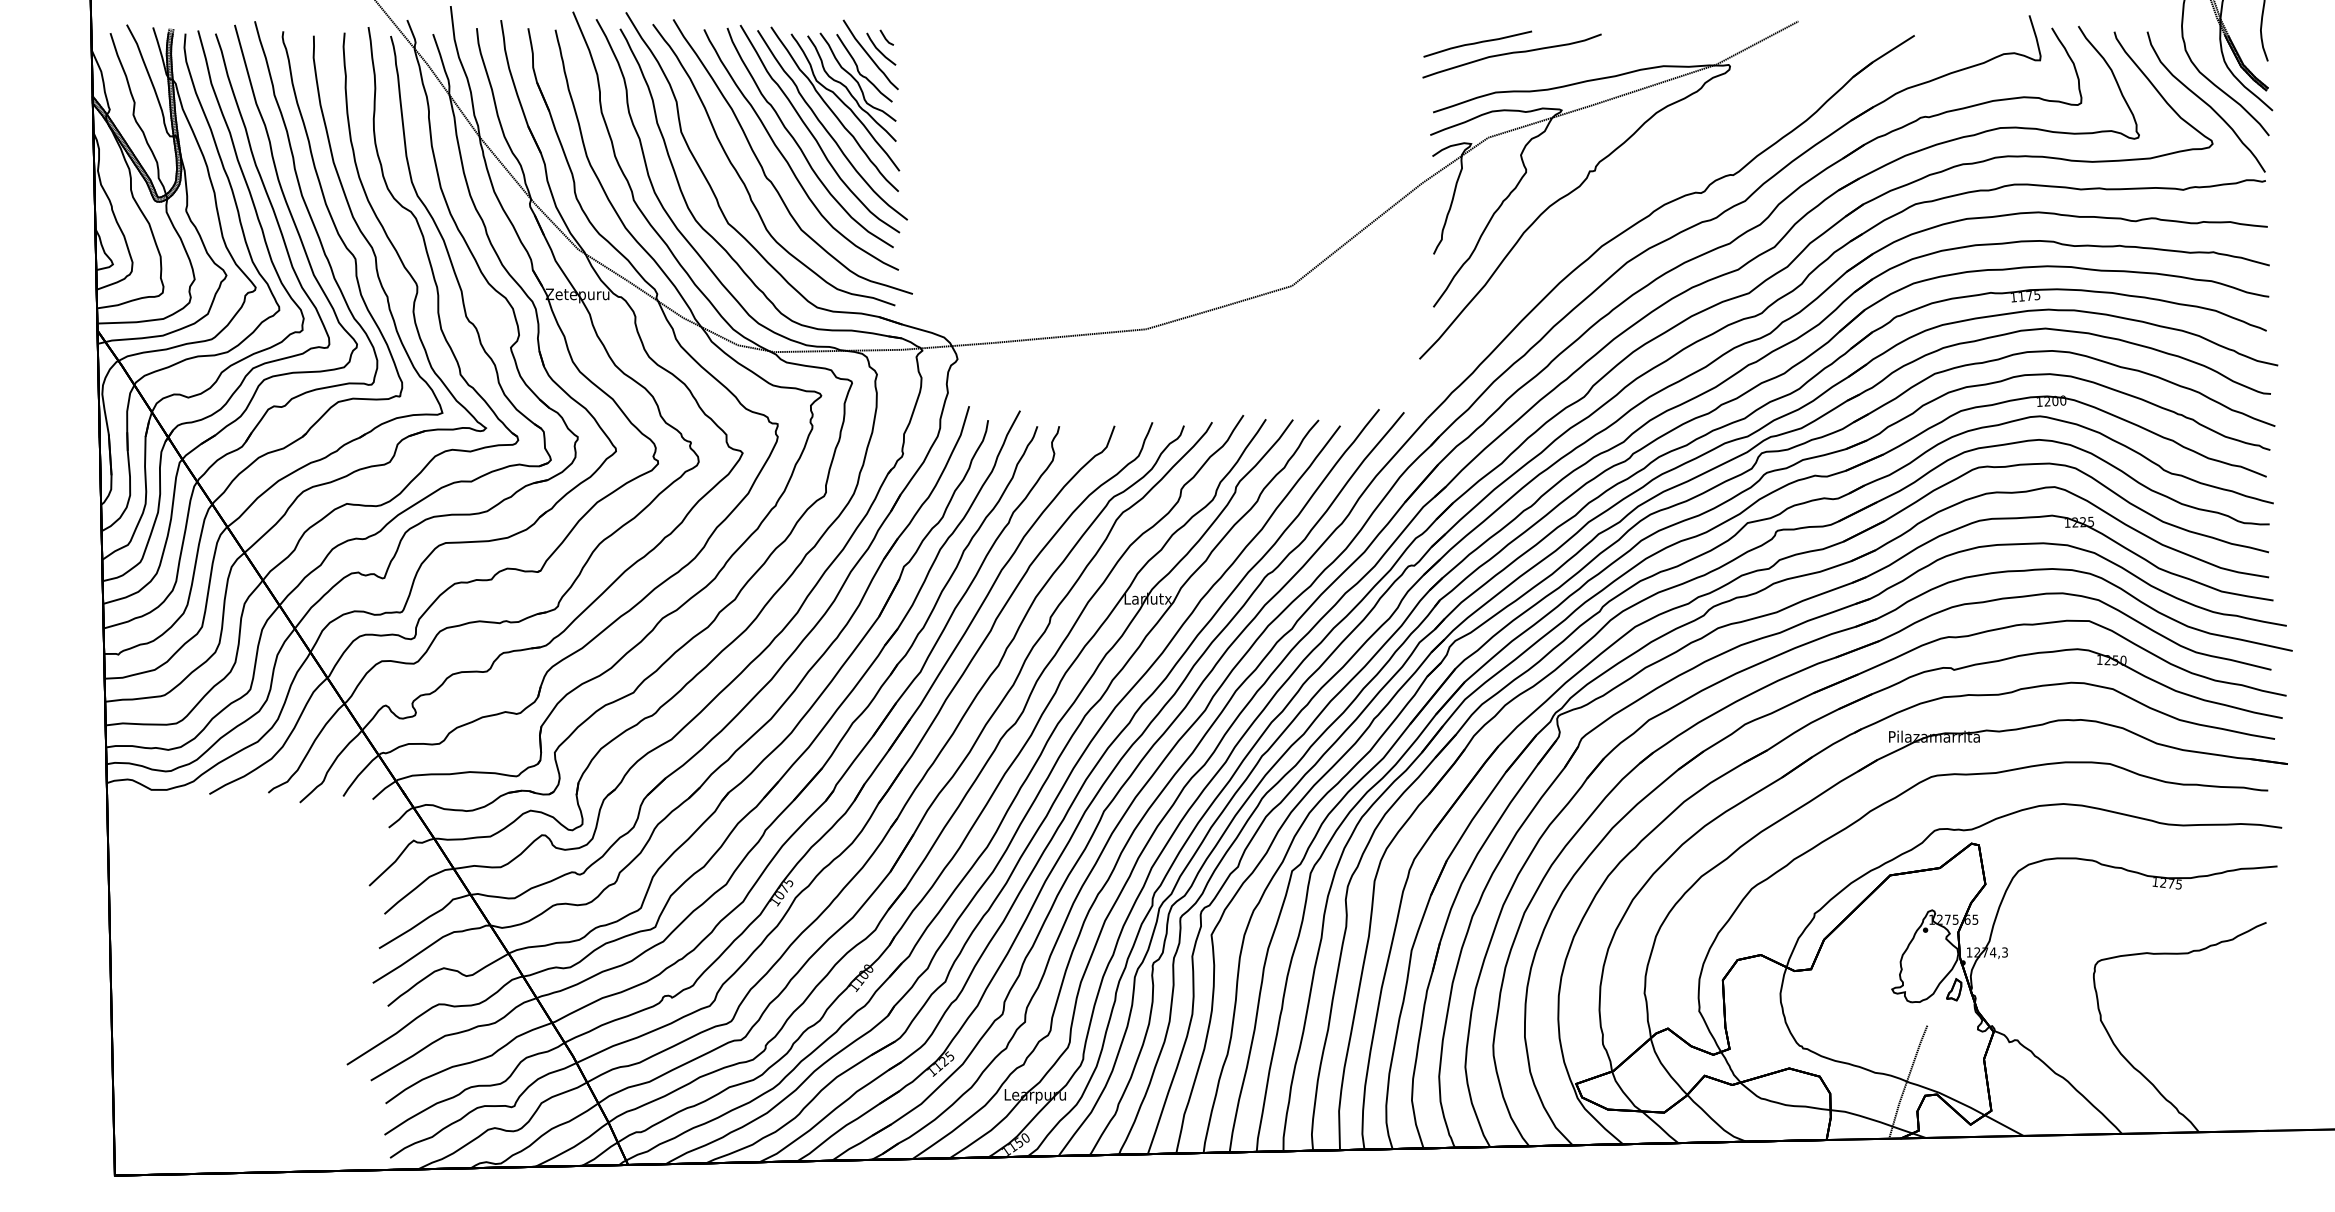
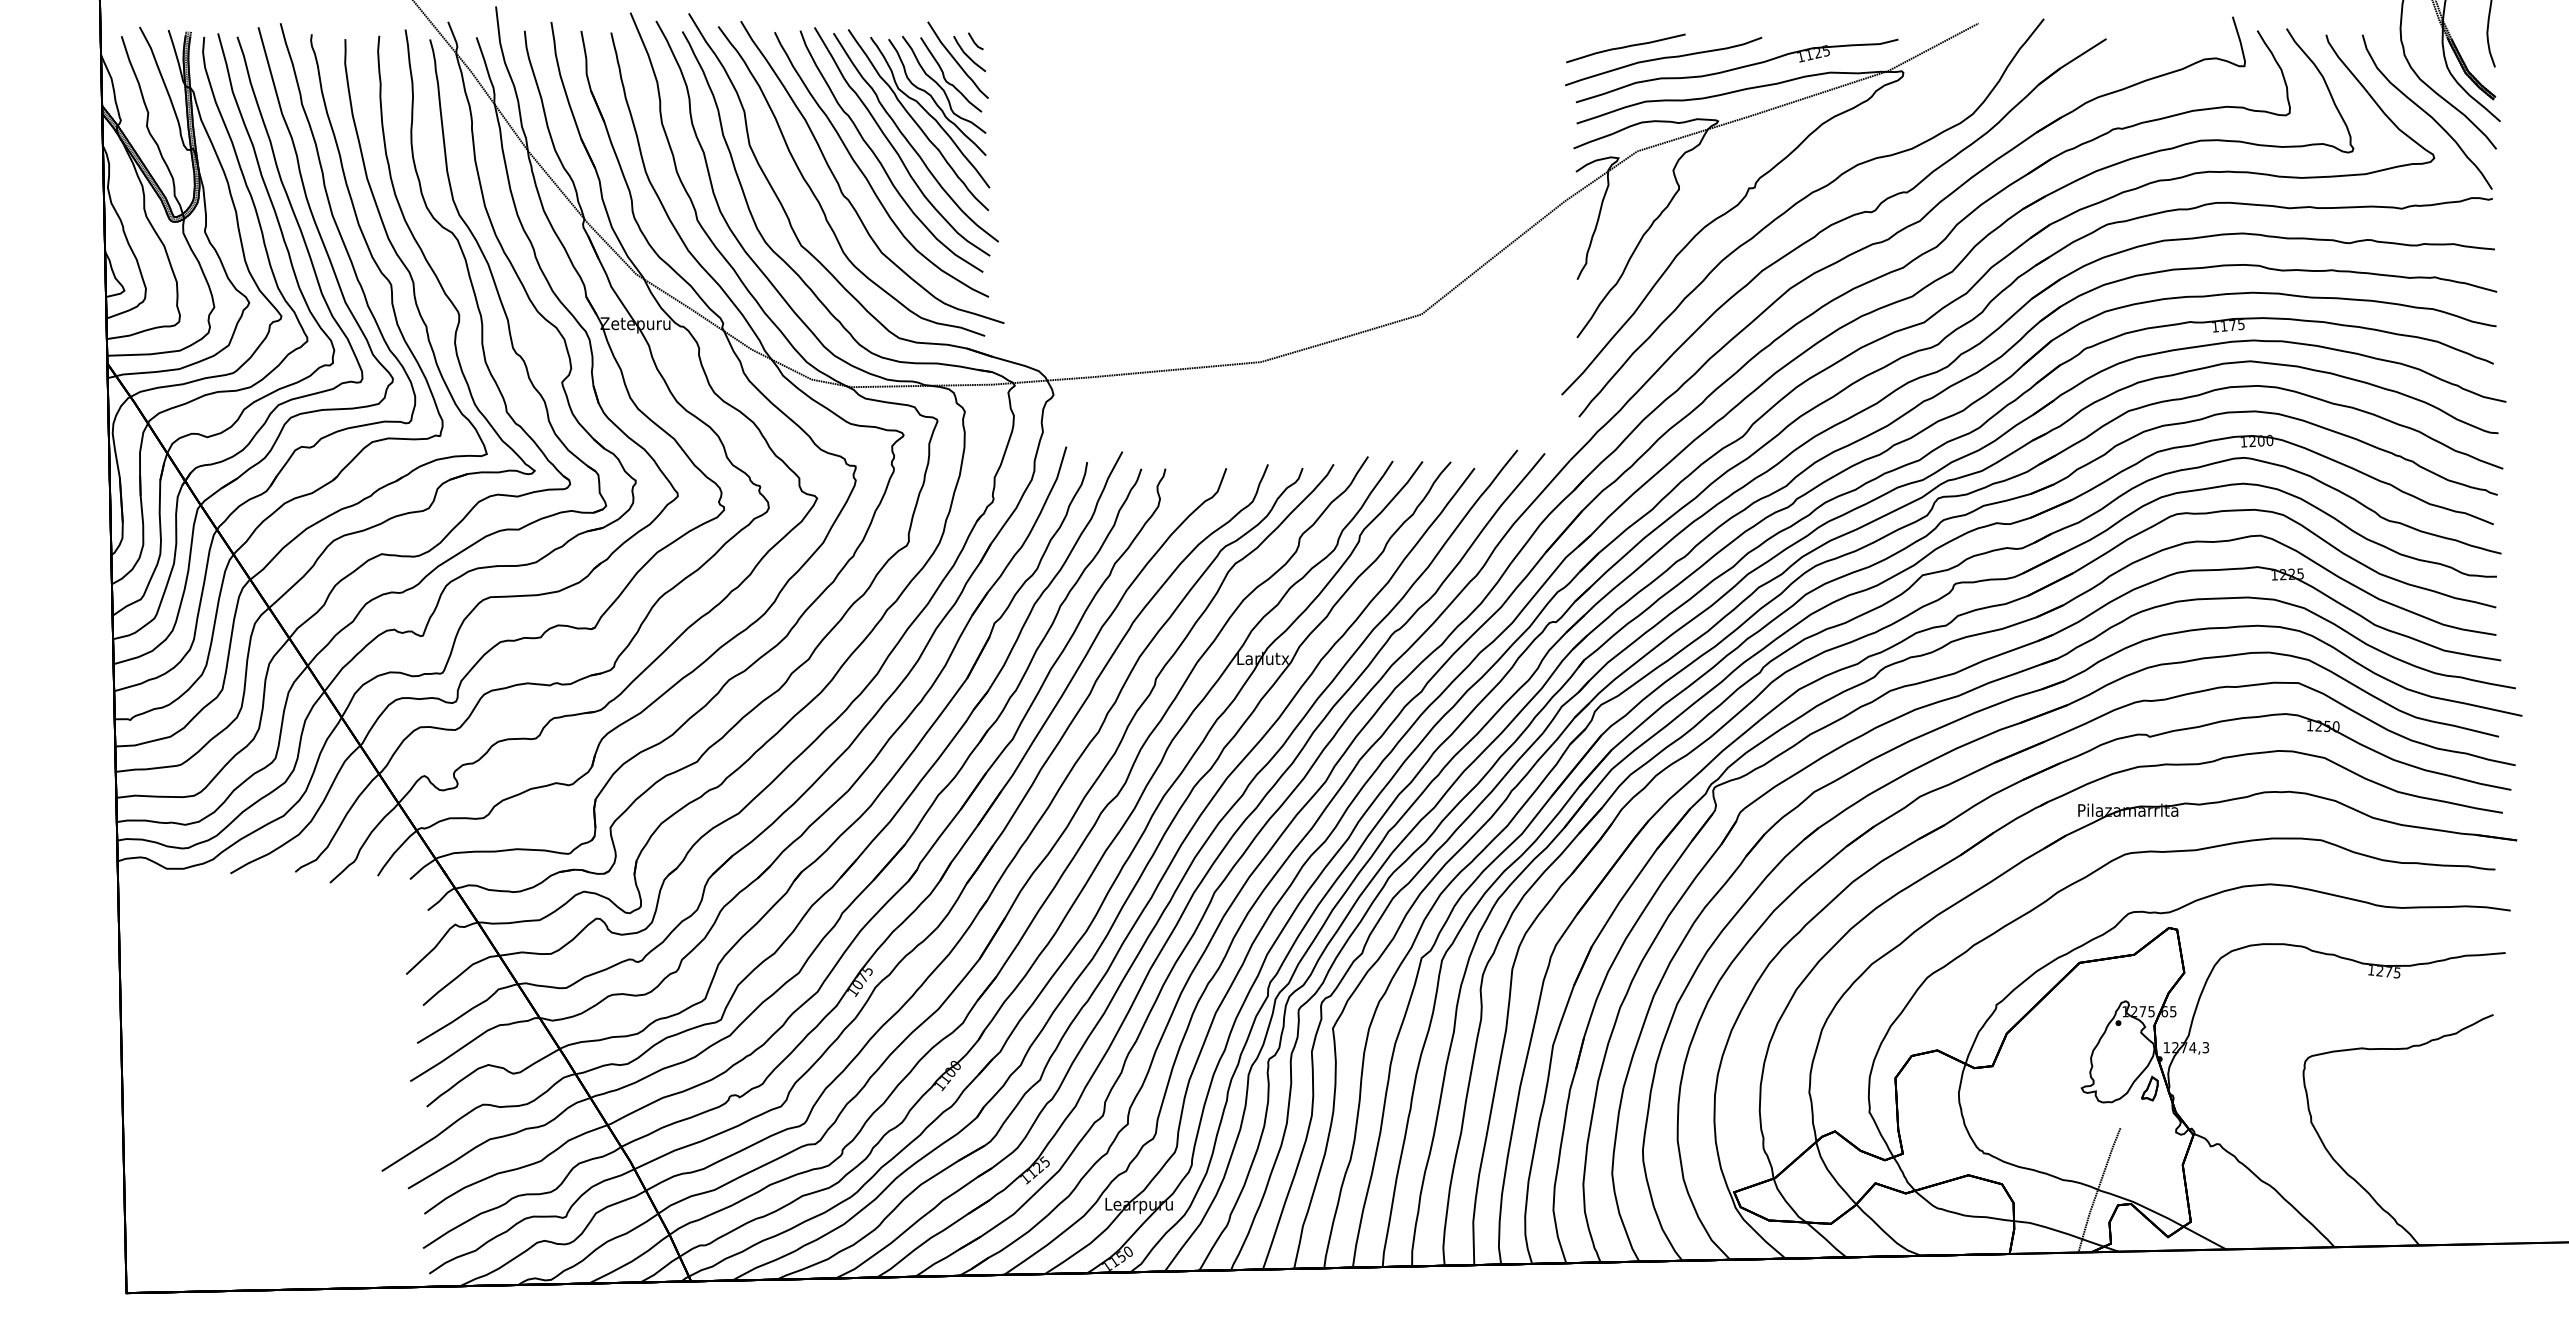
part: (1634, 185) -> (1798, 203), added

